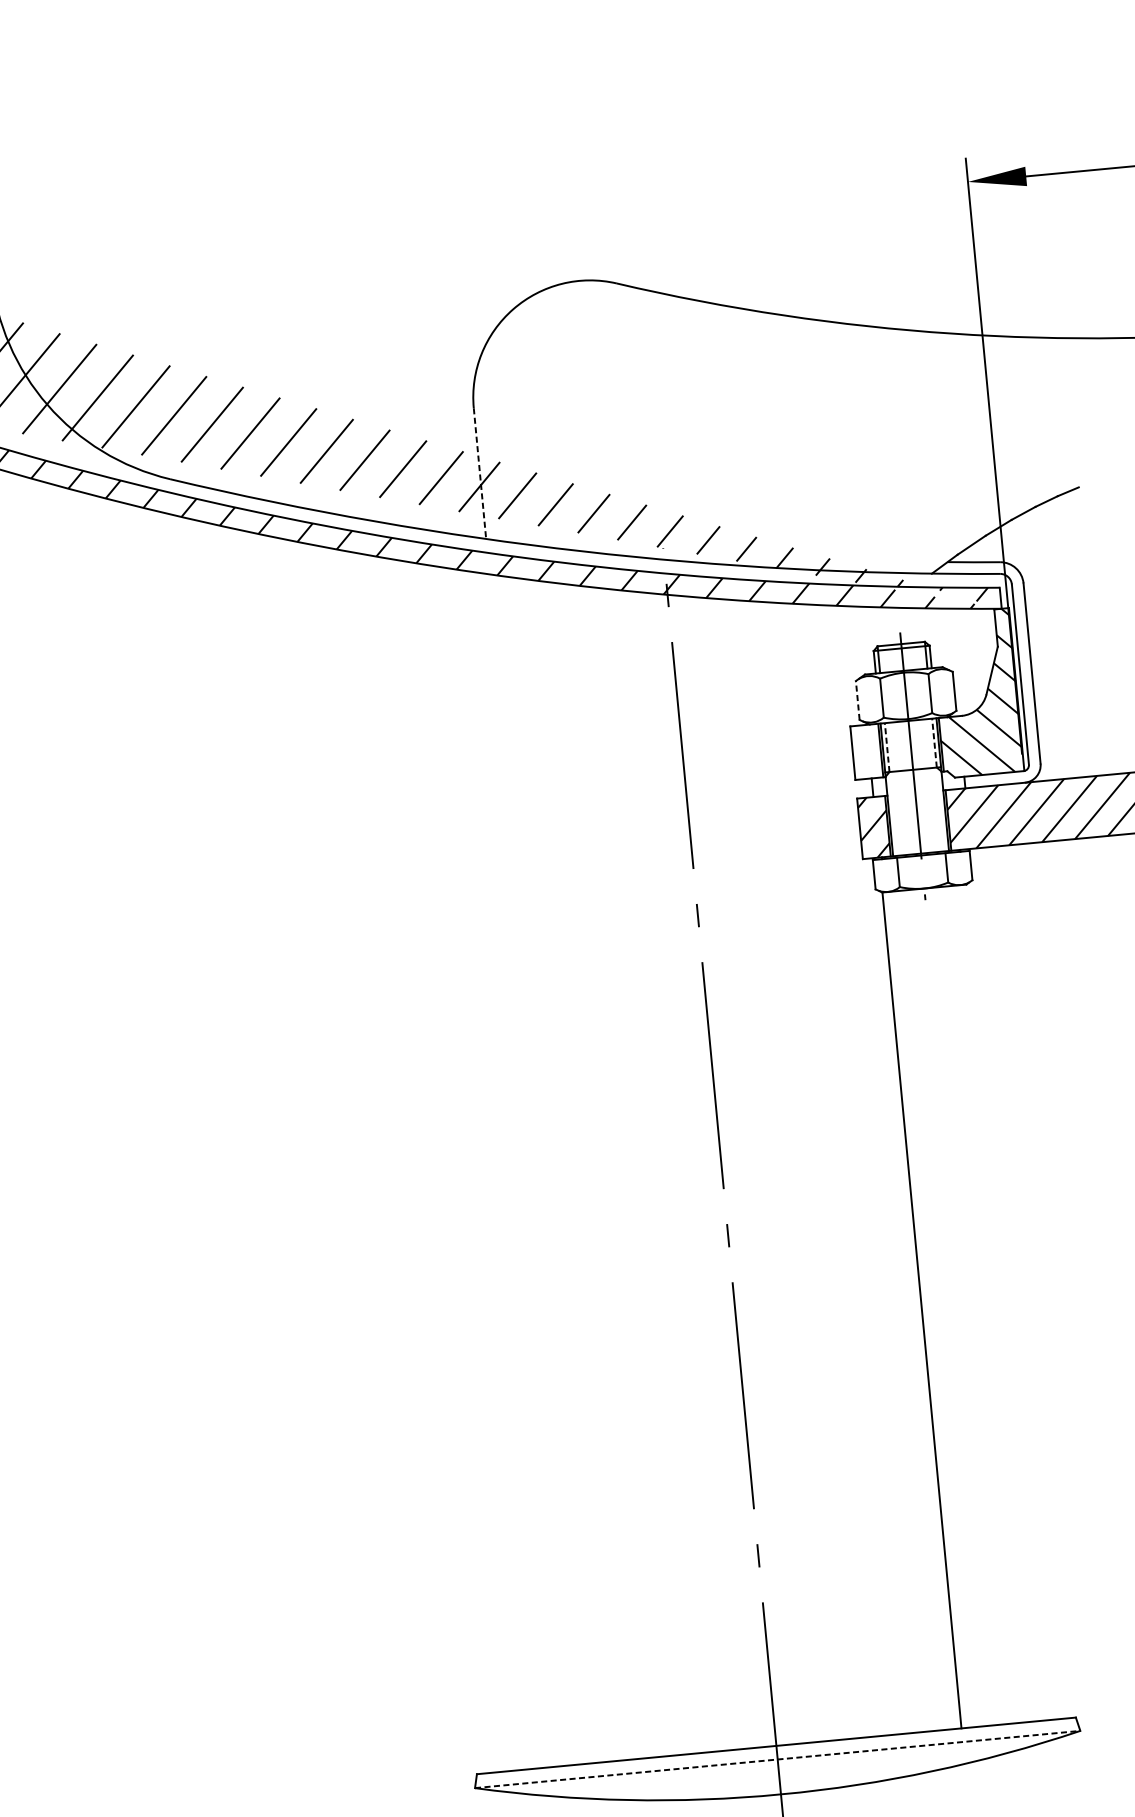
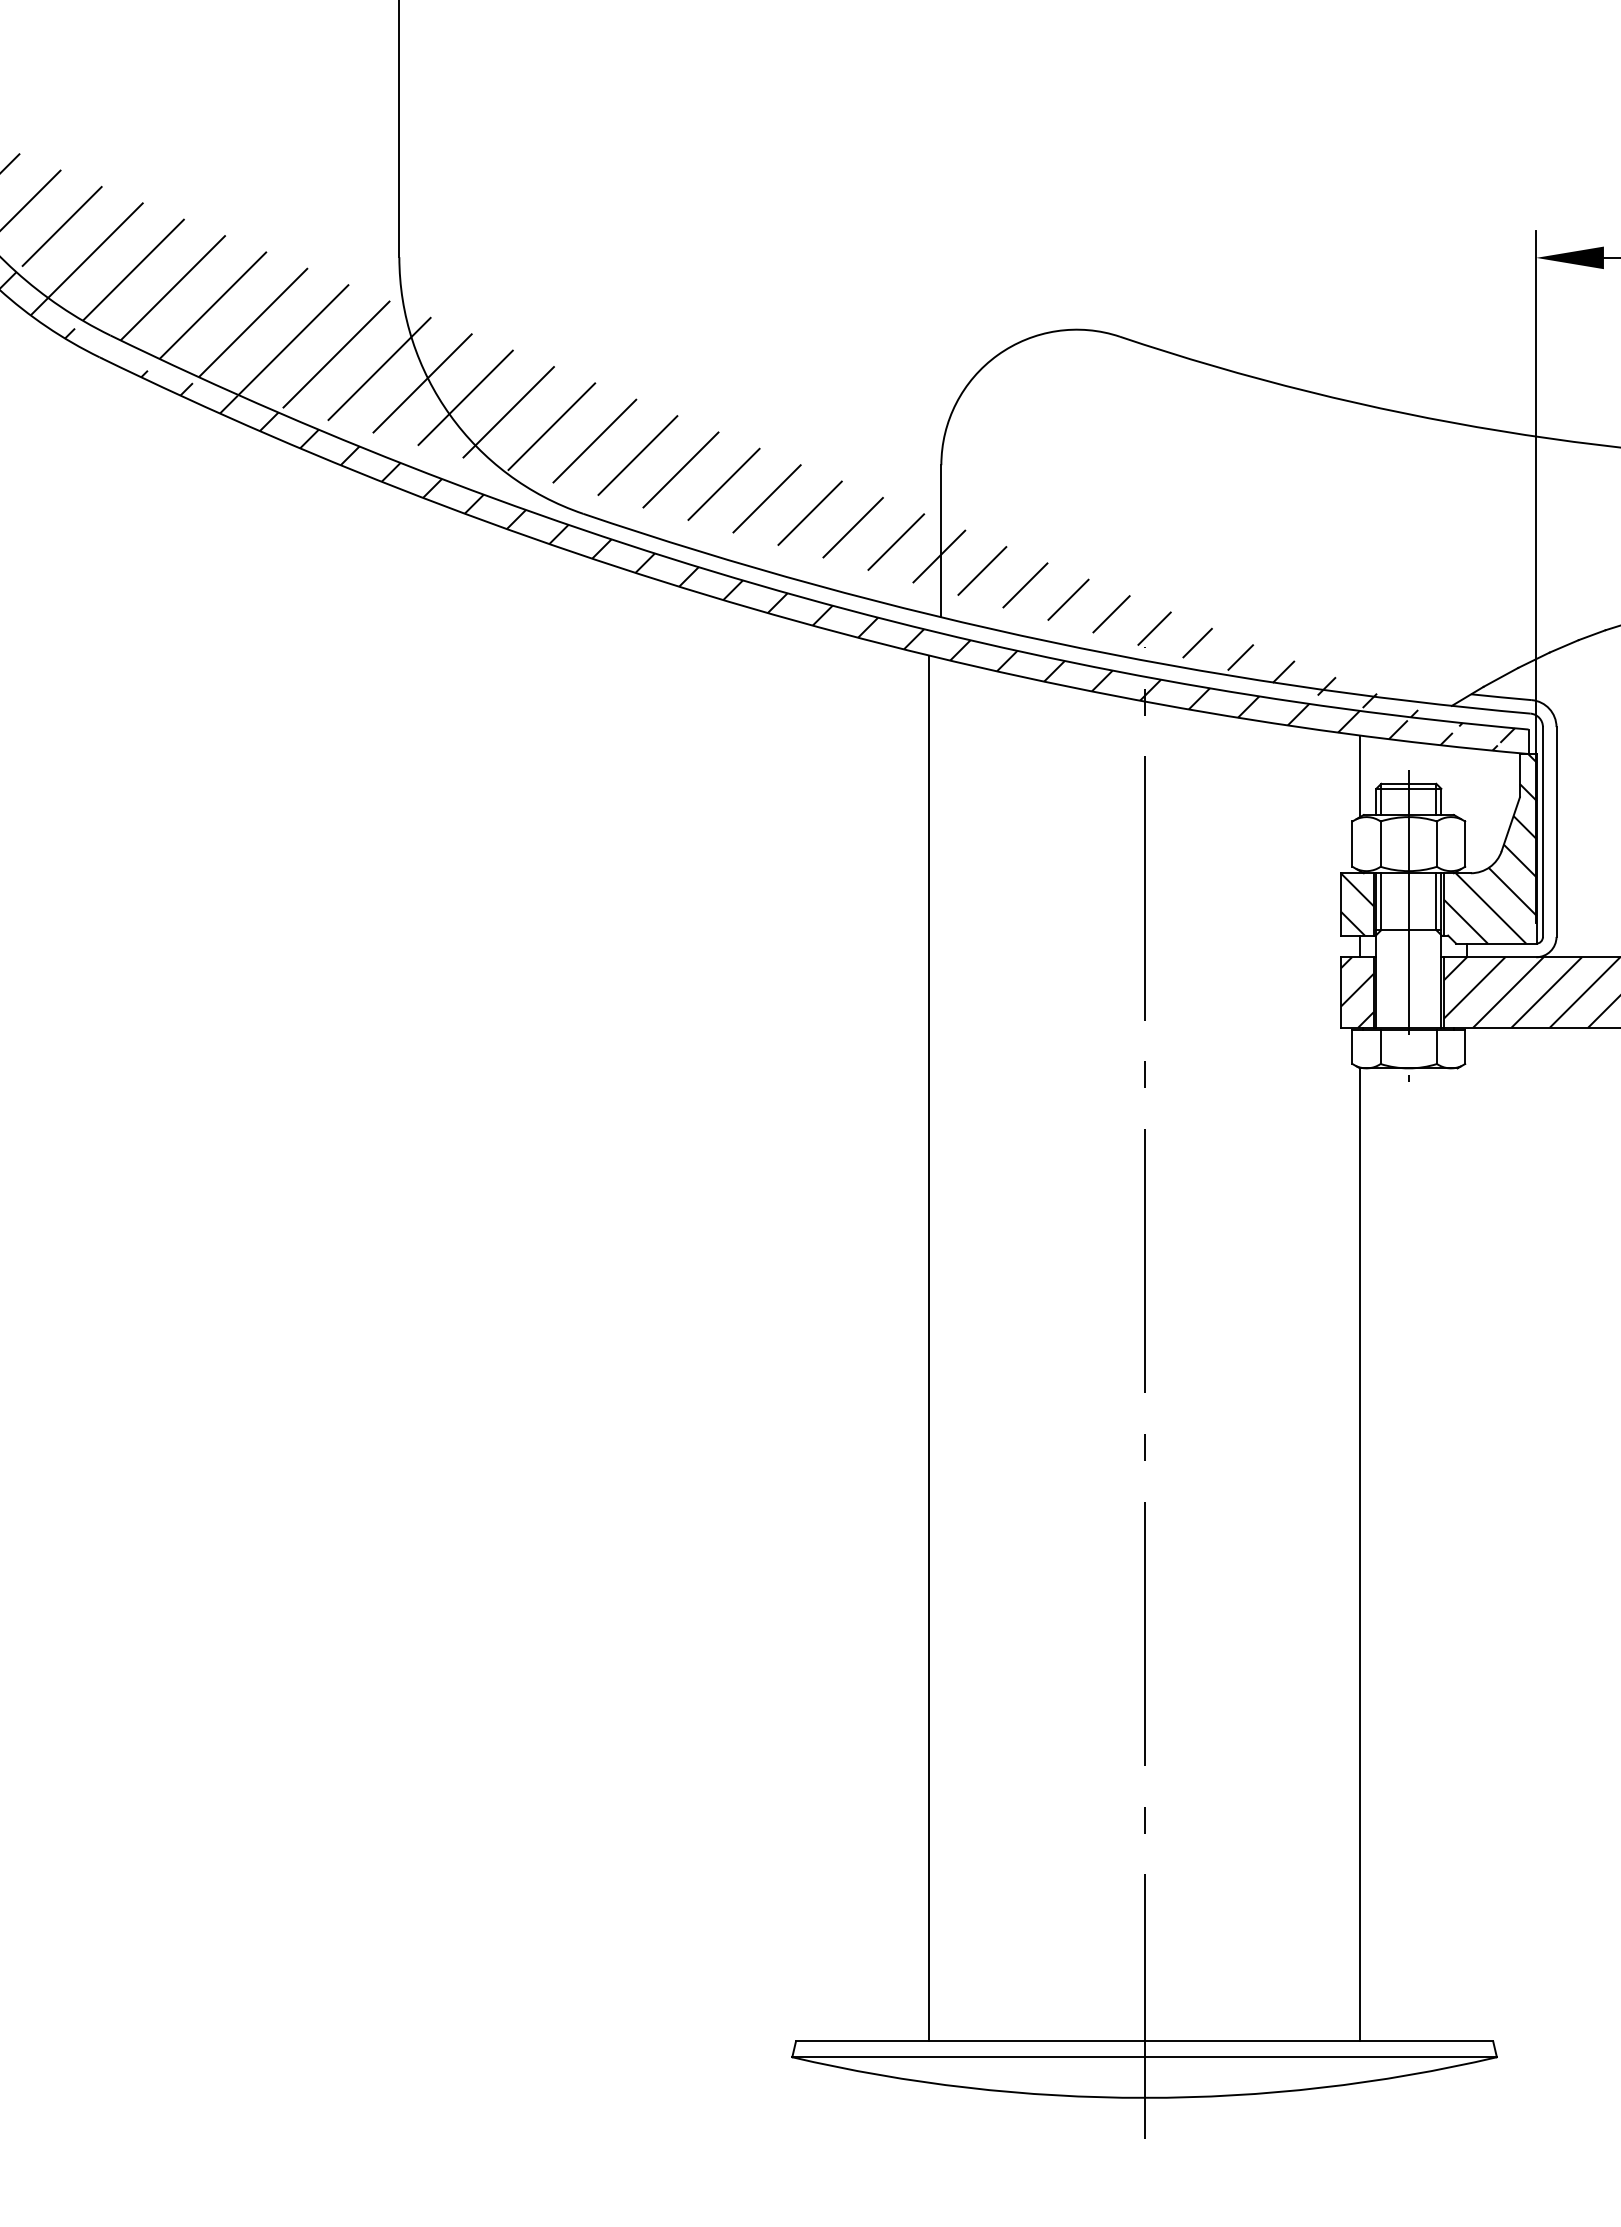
line: (480, 473) -> (941, 541), dashed -> solid
line: (859, 641) -> (1360, 776), added
line: (857, 700) -> (1352, 844), dashed -> solid
line: (934, 742) -> (1436, 901), dashed -> solid
line: (887, 747) -> (1381, 901), dashed -> solid
hatch: (866, 751) -> (1357, 904), added
line: (535, 1168) -> (929, 1348), added
line: (778, 1759) -> (1145, 2057), dashed -> solid

